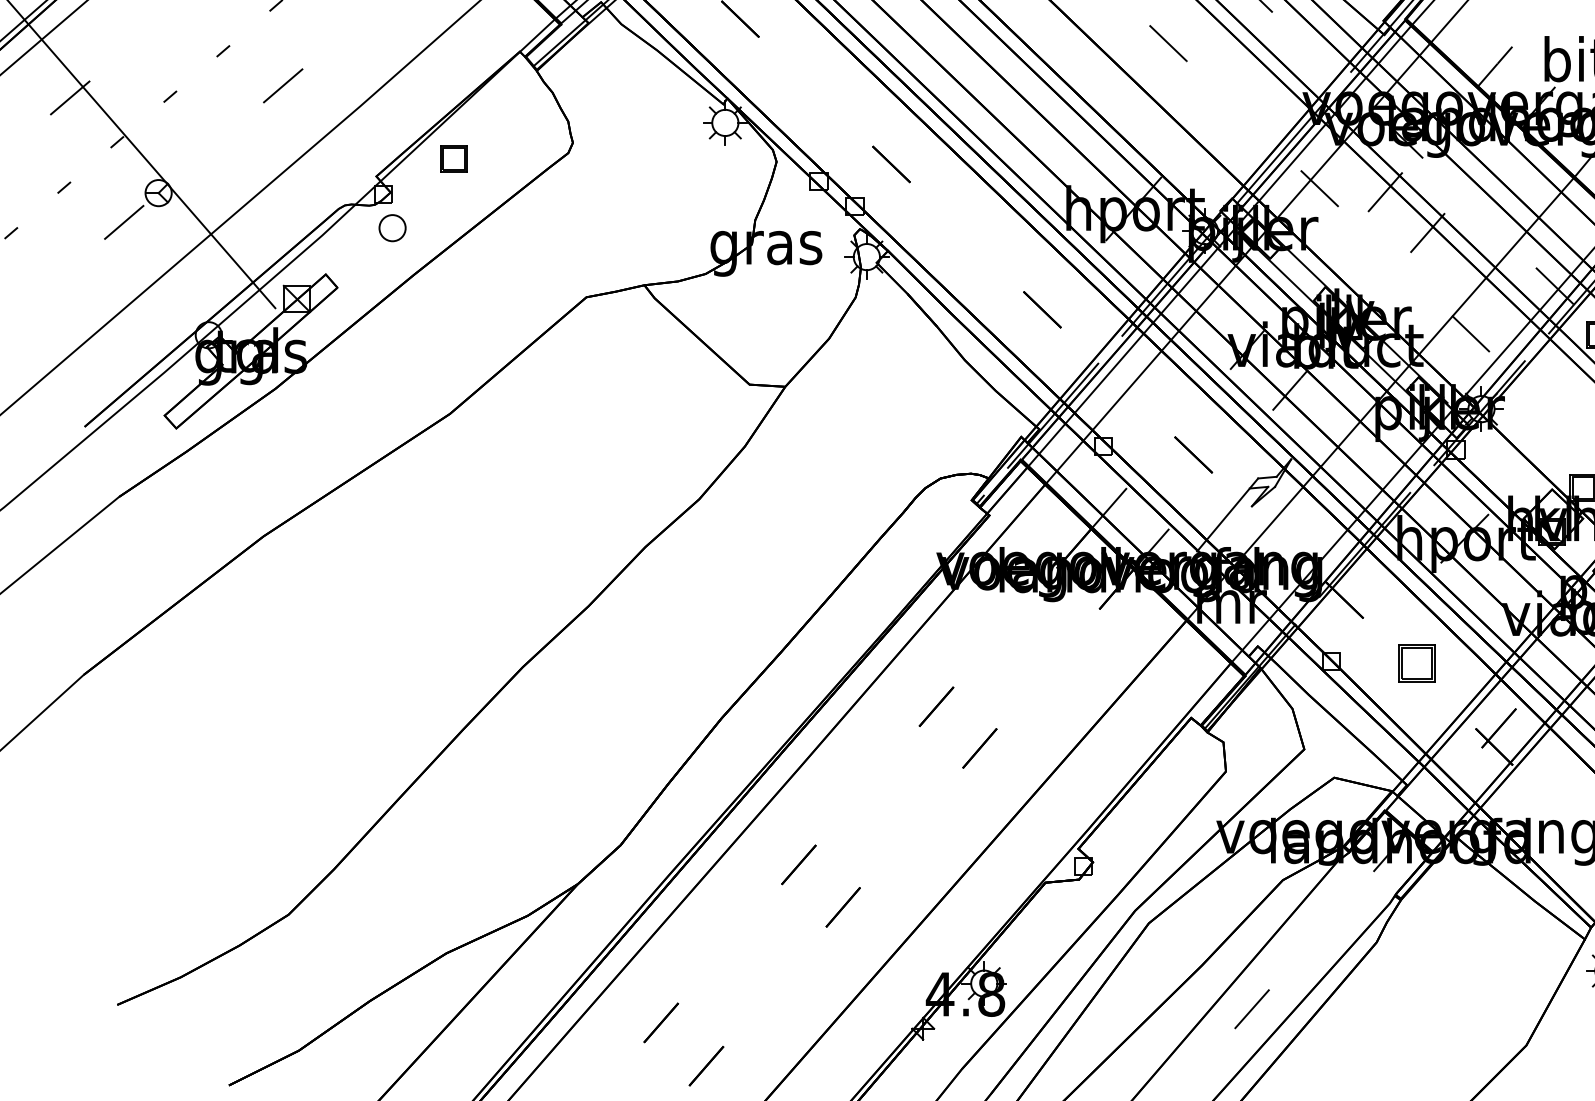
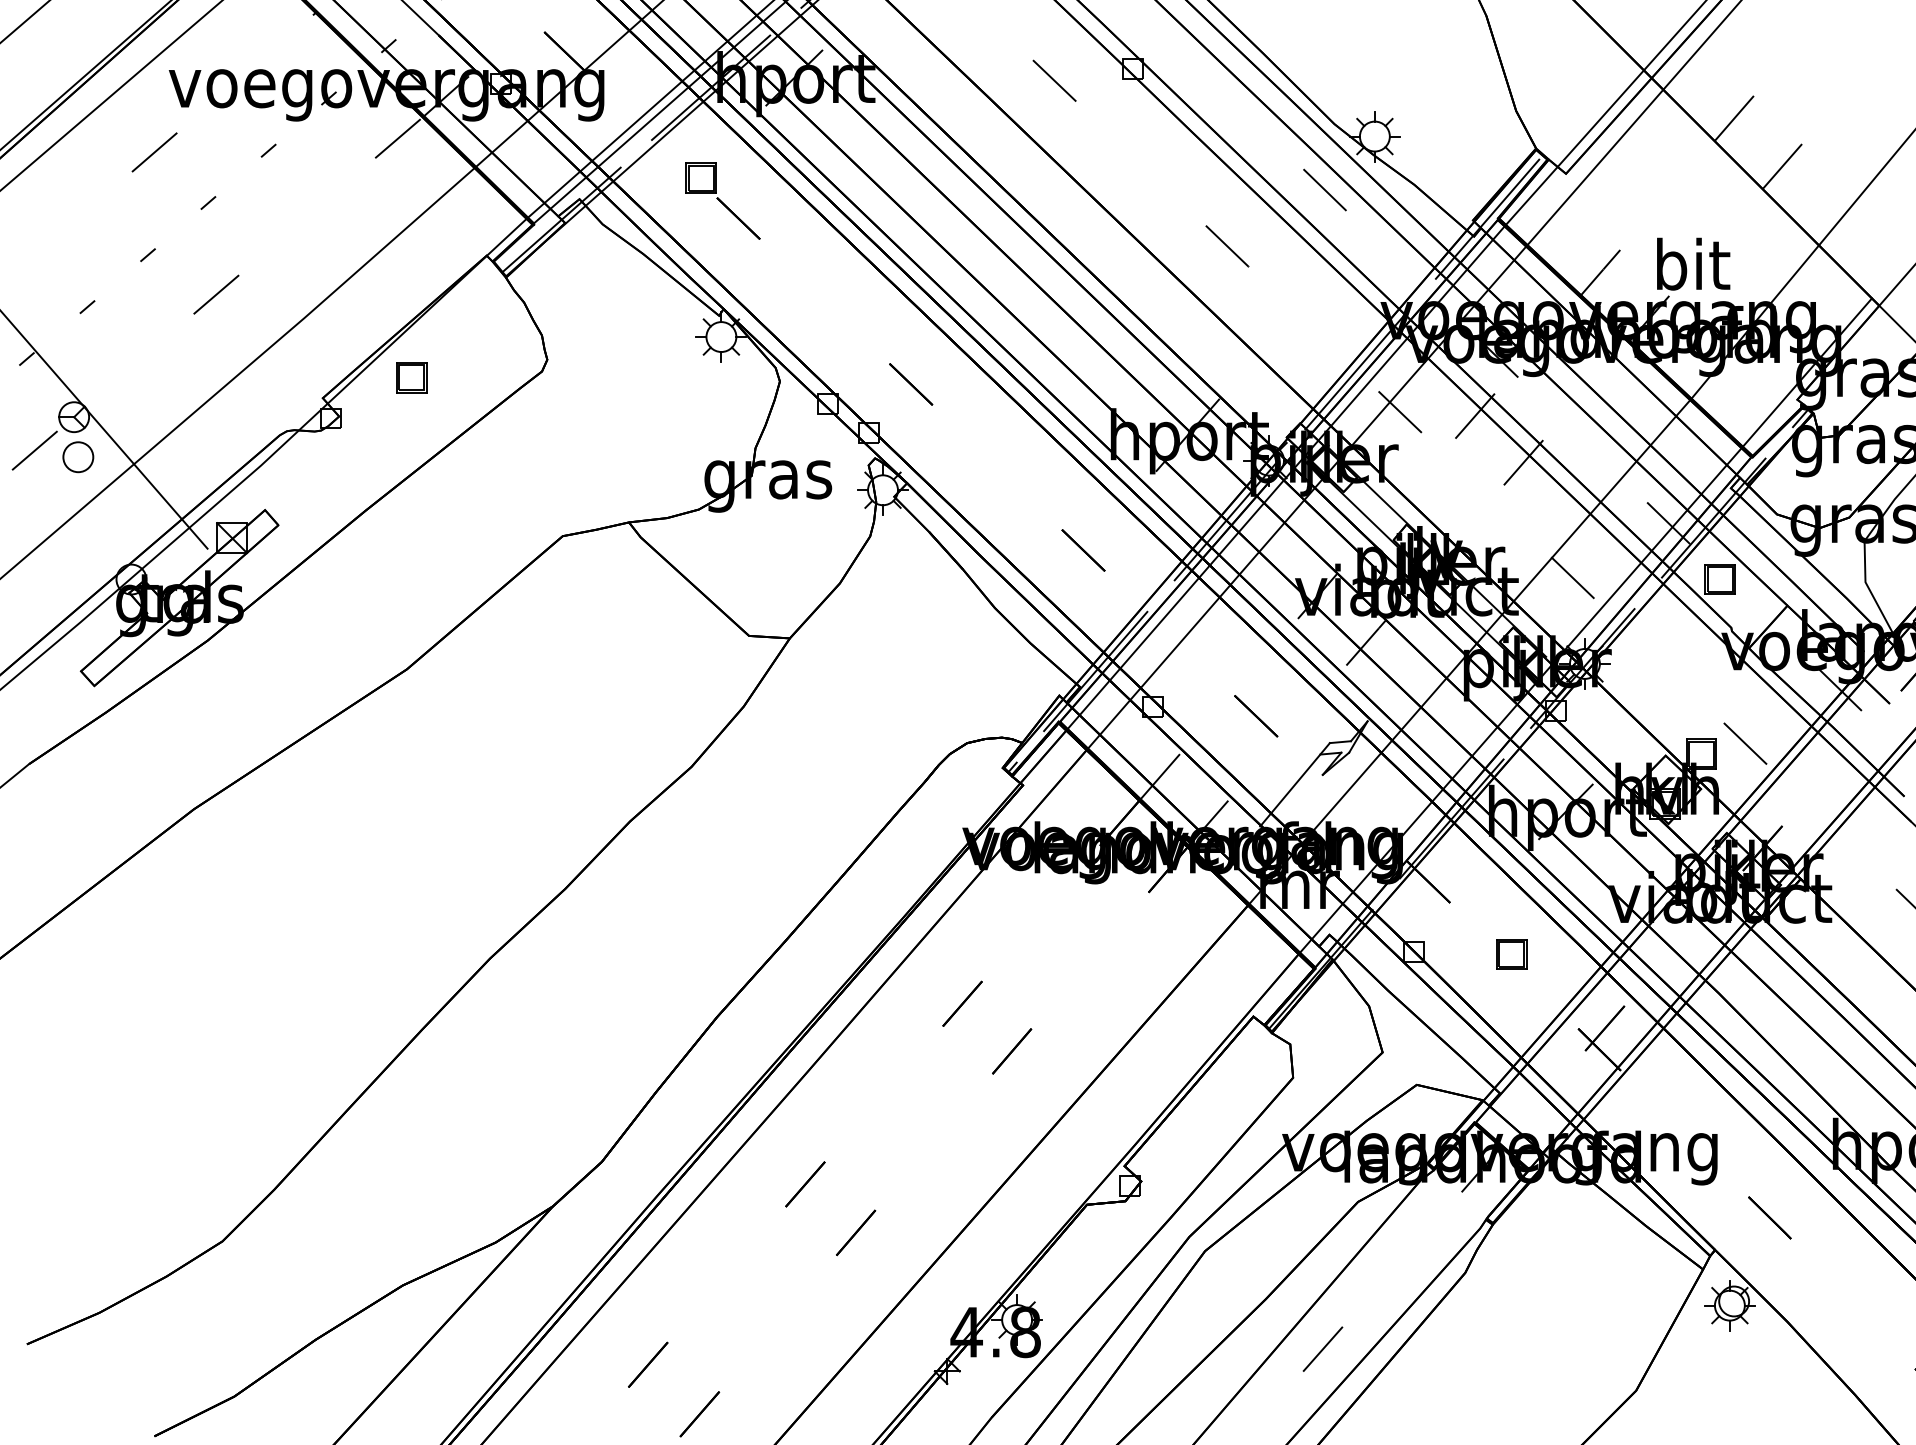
part: (392, 228) -> (78, 457), moved
part: (1417, 663) -> (1511, 954), size x0.71

